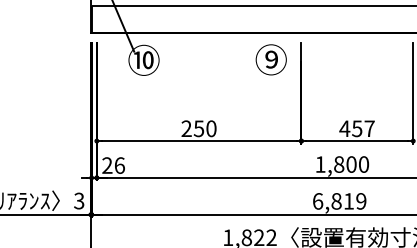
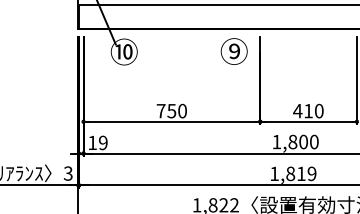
text: (185, 128) -> (160, 110), 250 -> 750
text: (362, 128) -> (313, 110), 457 -> 410
text: (113, 165) -> (97, 142), 26 -> 19
text: (317, 200) -> (274, 173), 6,819 -> 1,819

